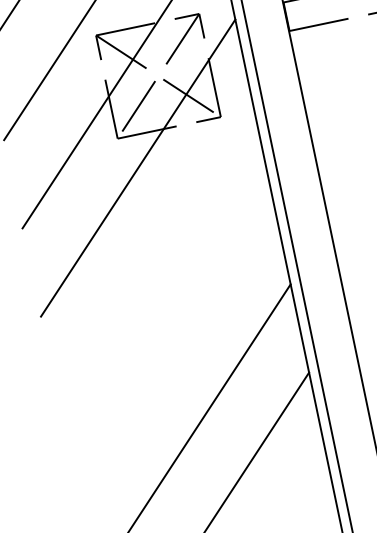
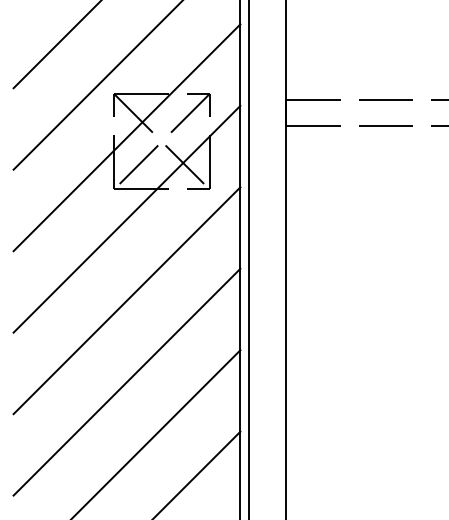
line: (156, 256) -> (126, 300), added
line: (174, 343) -> (126, 381), added

